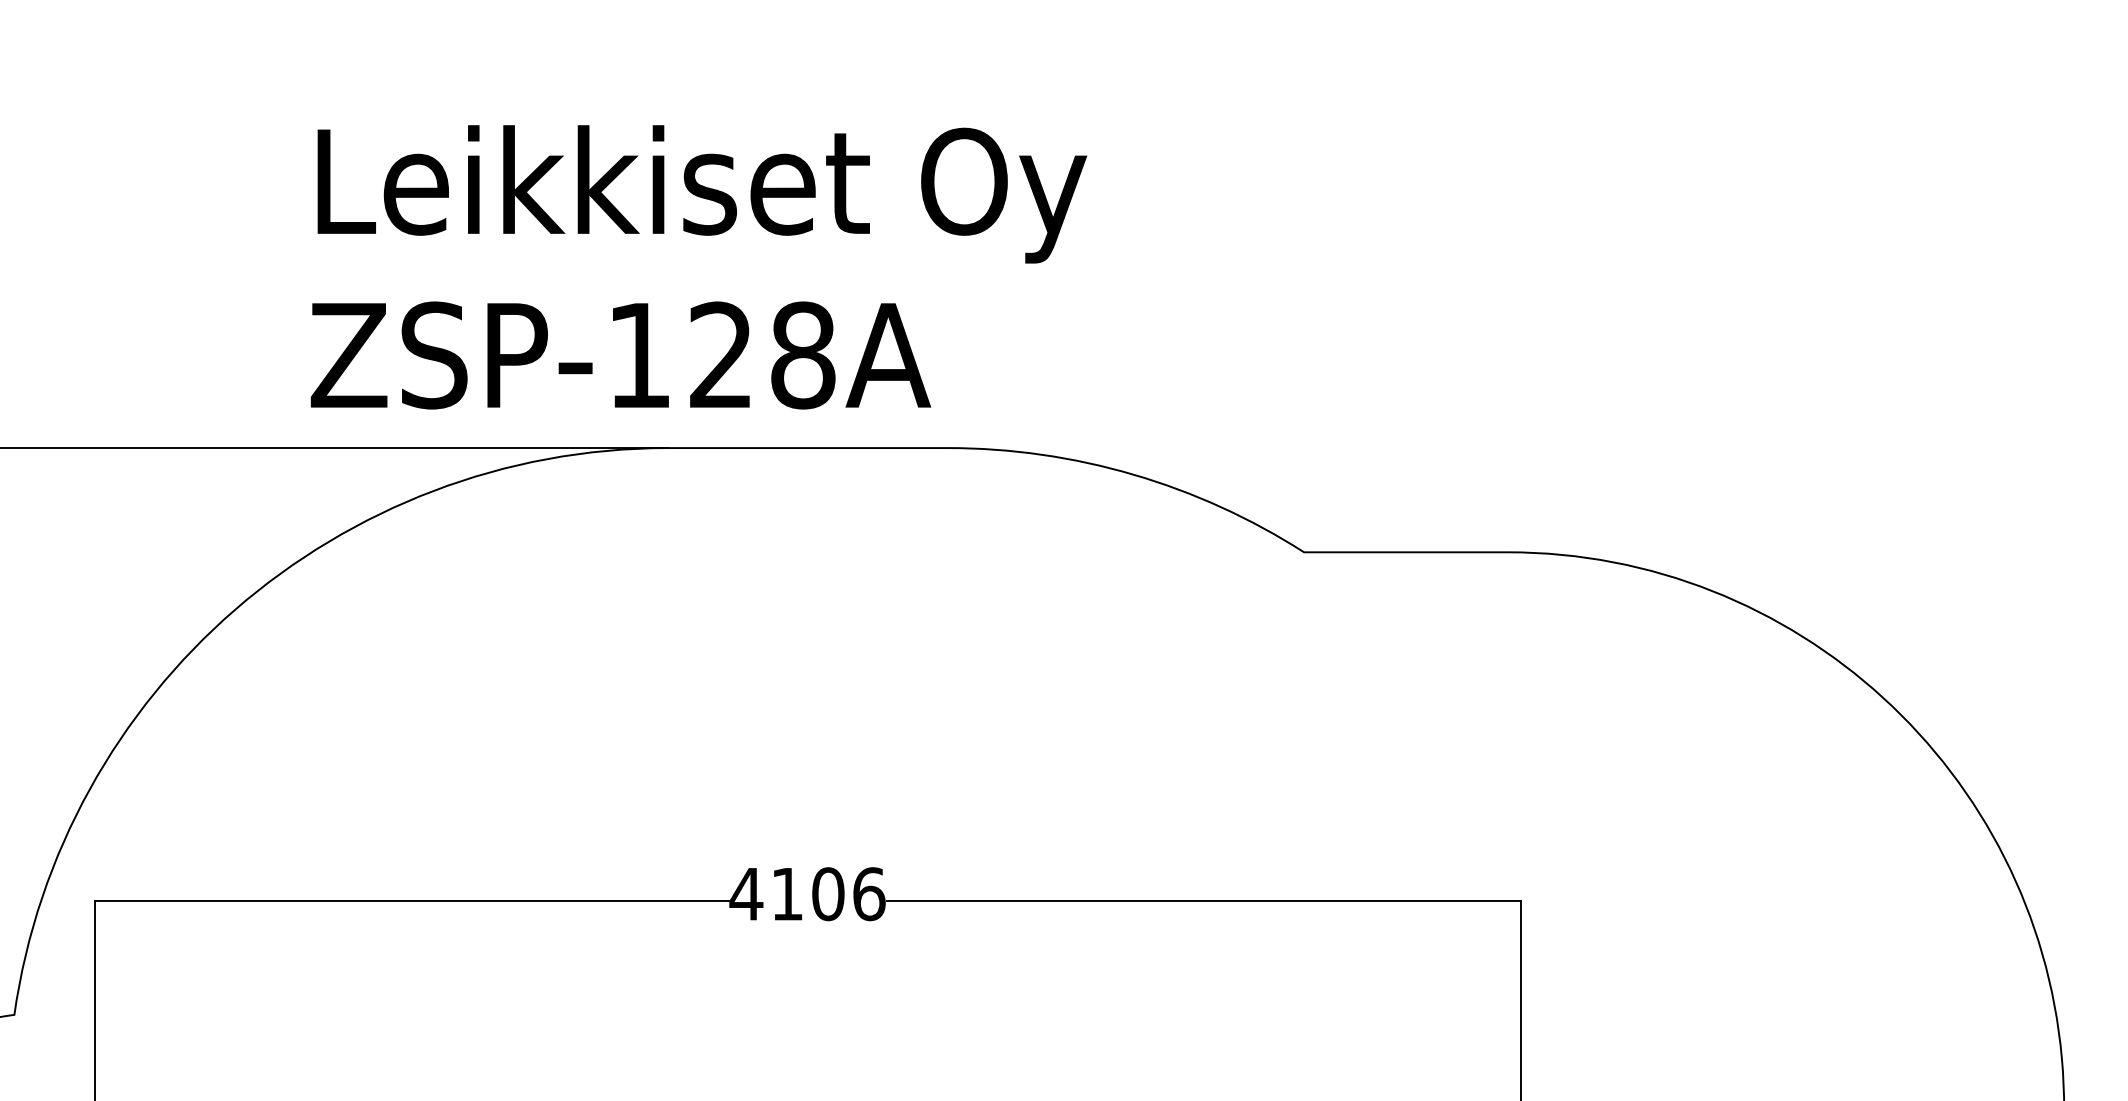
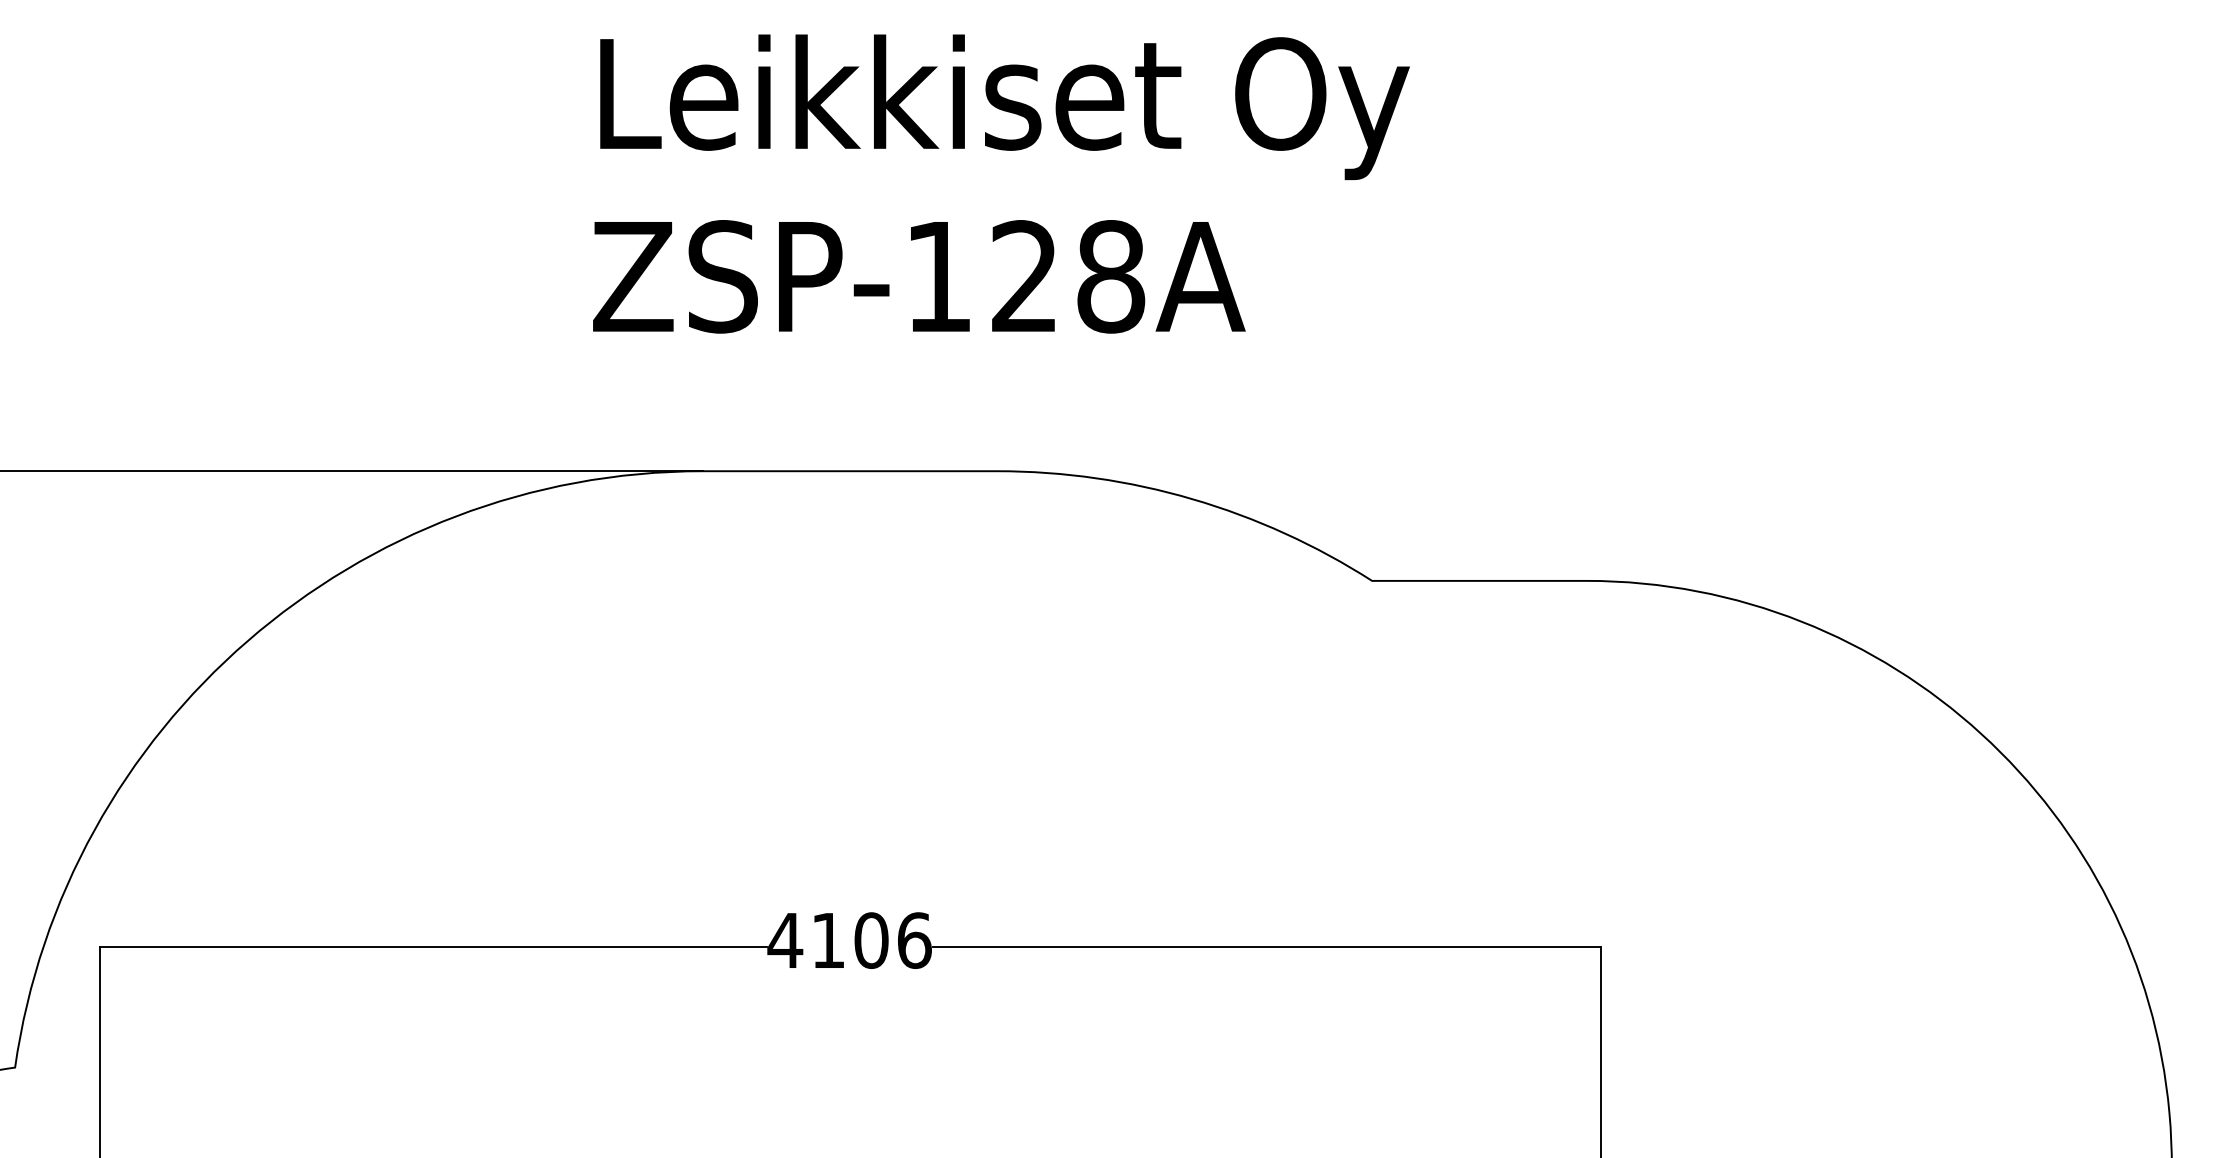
text: (699, 266) -> (1001, 183), moved

